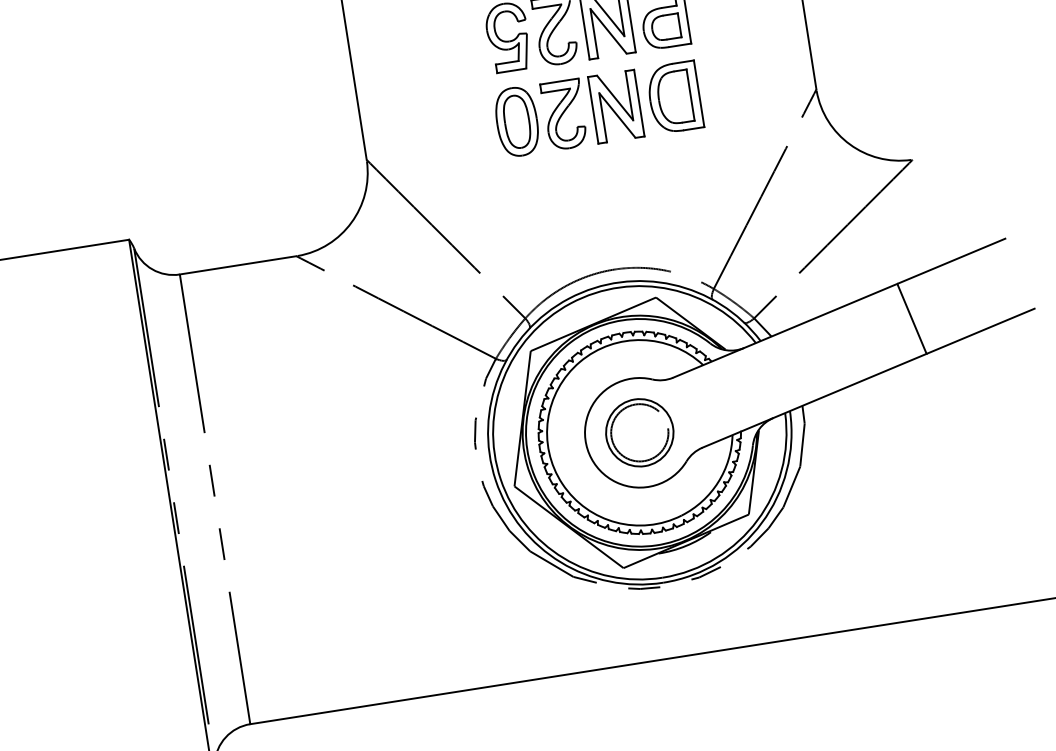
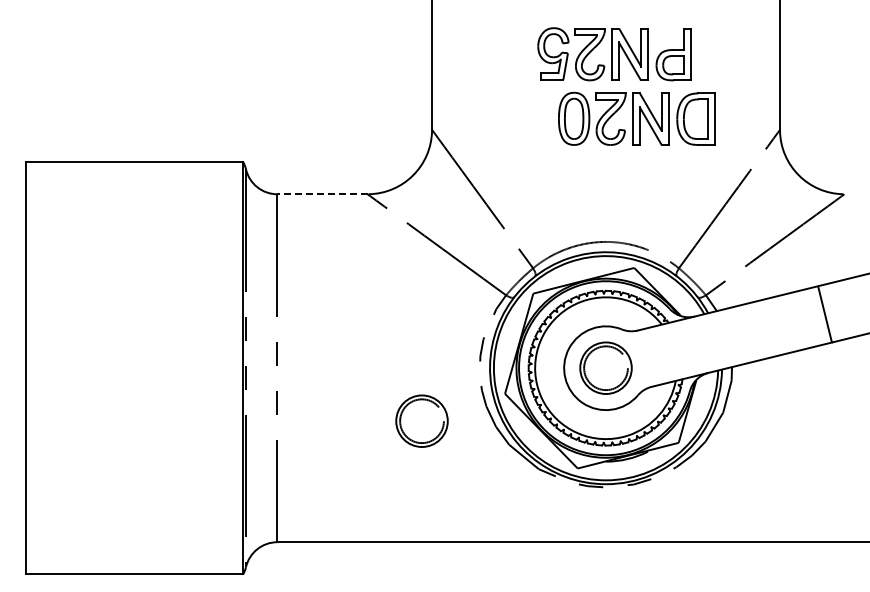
part: (597, 108) -> (636, 118), moved
line: (238, 265) -> (322, 194), solid -> dashed
part: (411, 537) -> (421, 420), added

